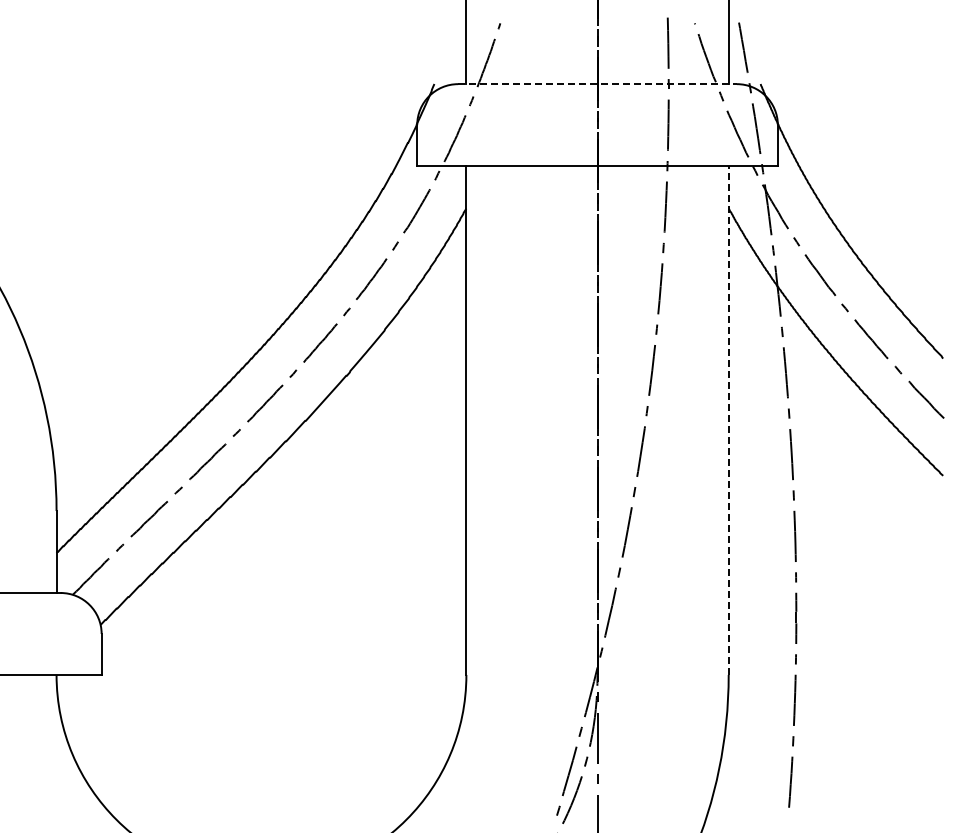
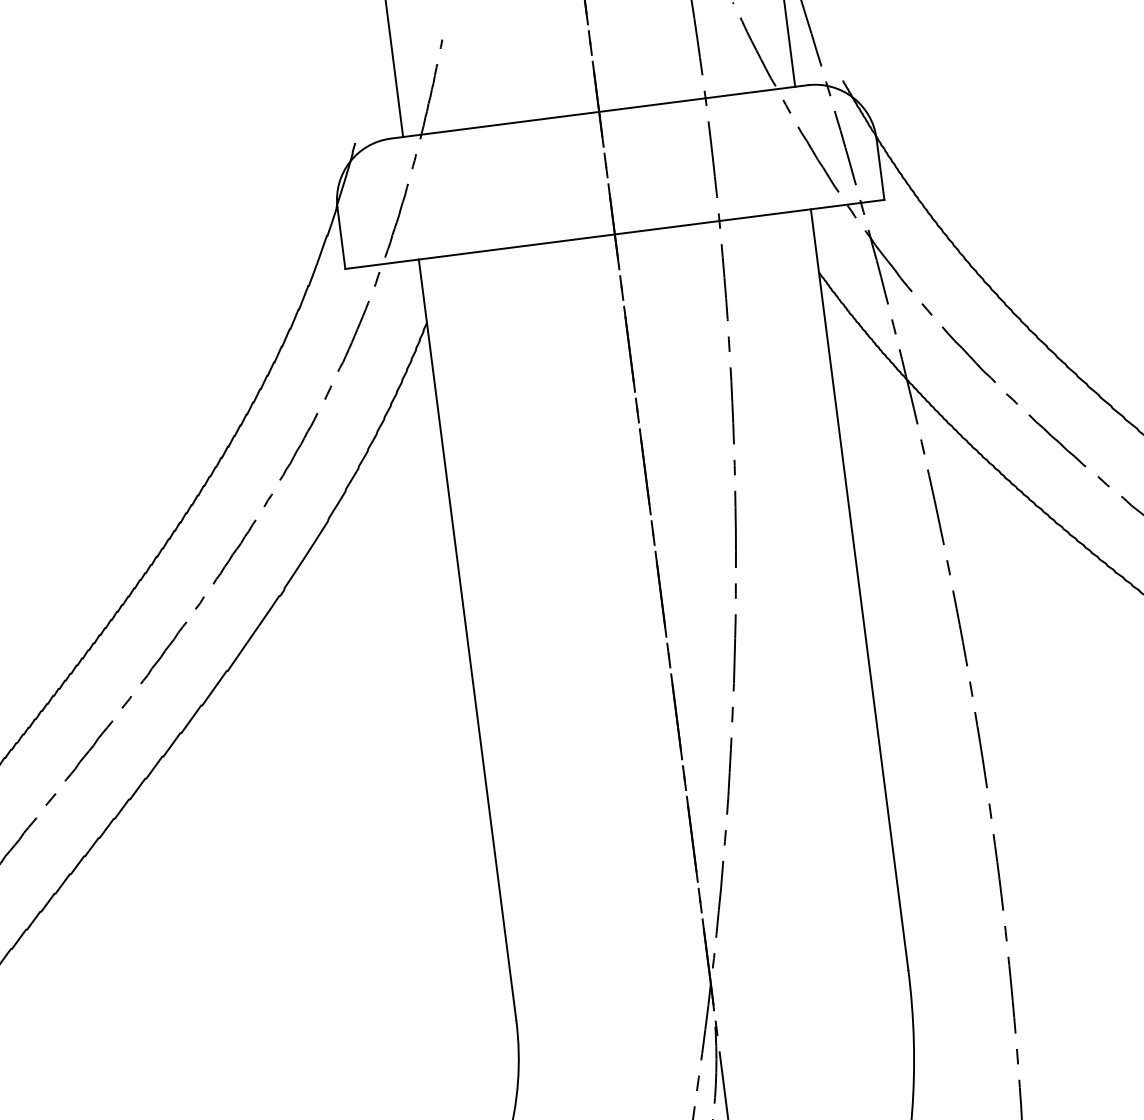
line: (598, 84) -> (600, 112), dashed -> solid
line: (728, 420) -> (859, 589), dashed -> solid

